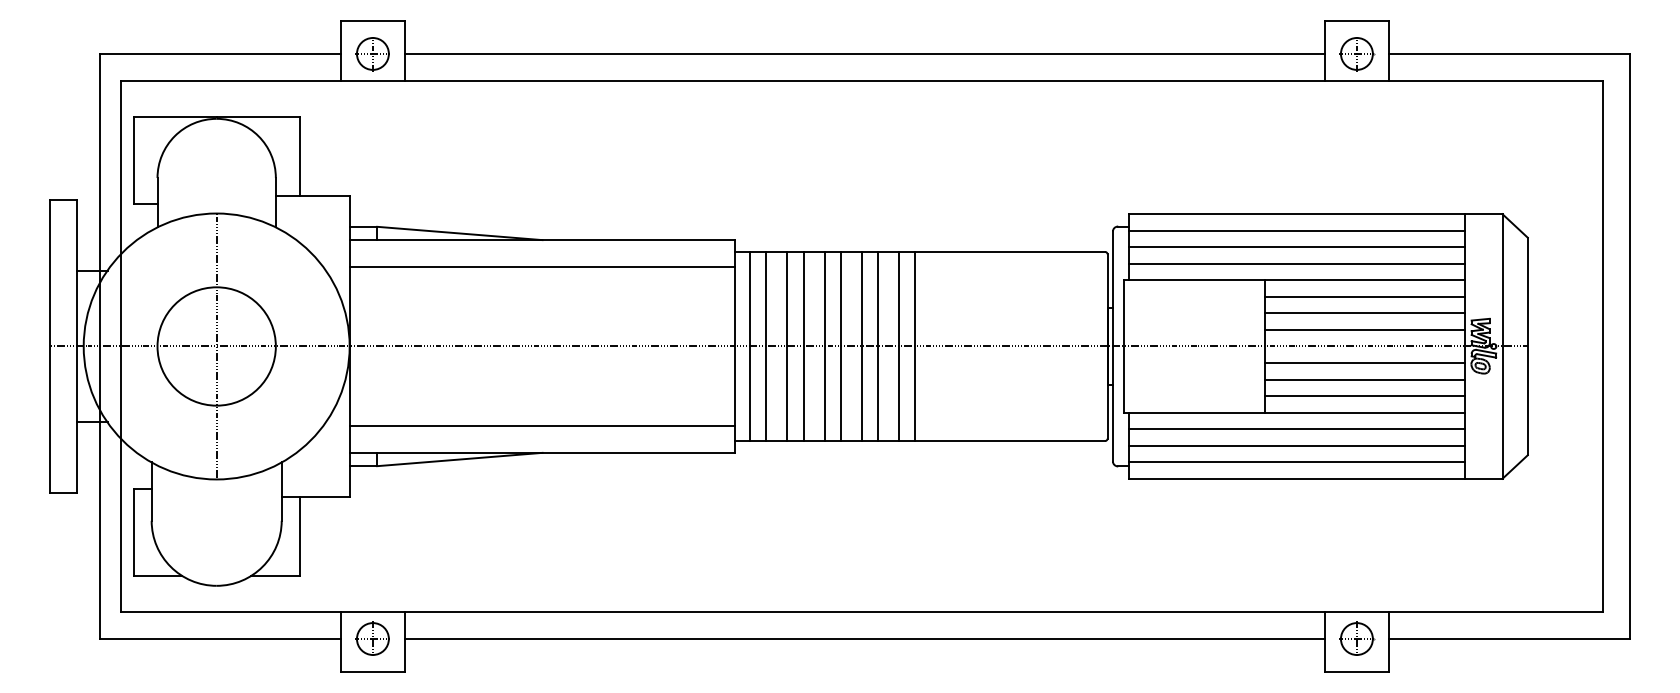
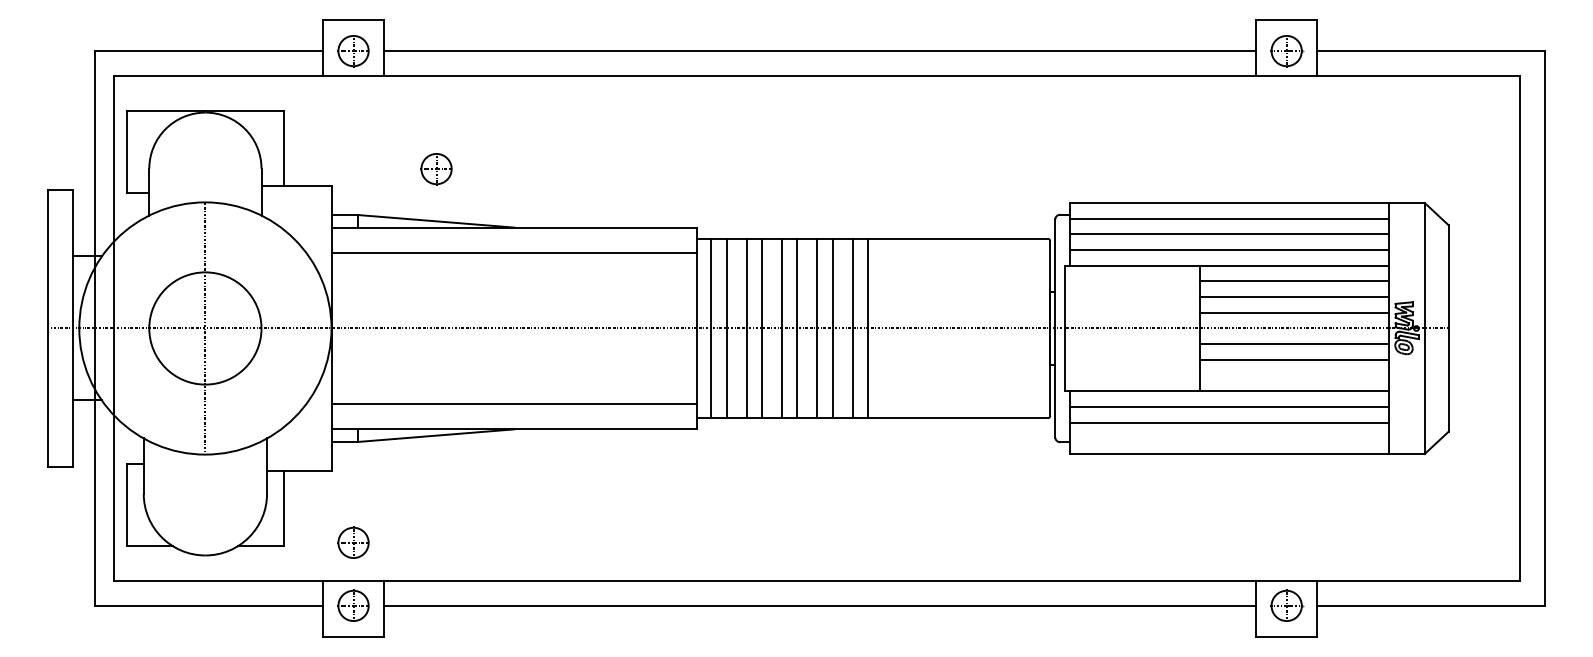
part: (460, 178) -> (436, 169), added
line: (1364, 396) -> (1293, 375), removed
line: (1296, 462) -> (1229, 438), removed
part: (372, 572) -> (353, 542), added

